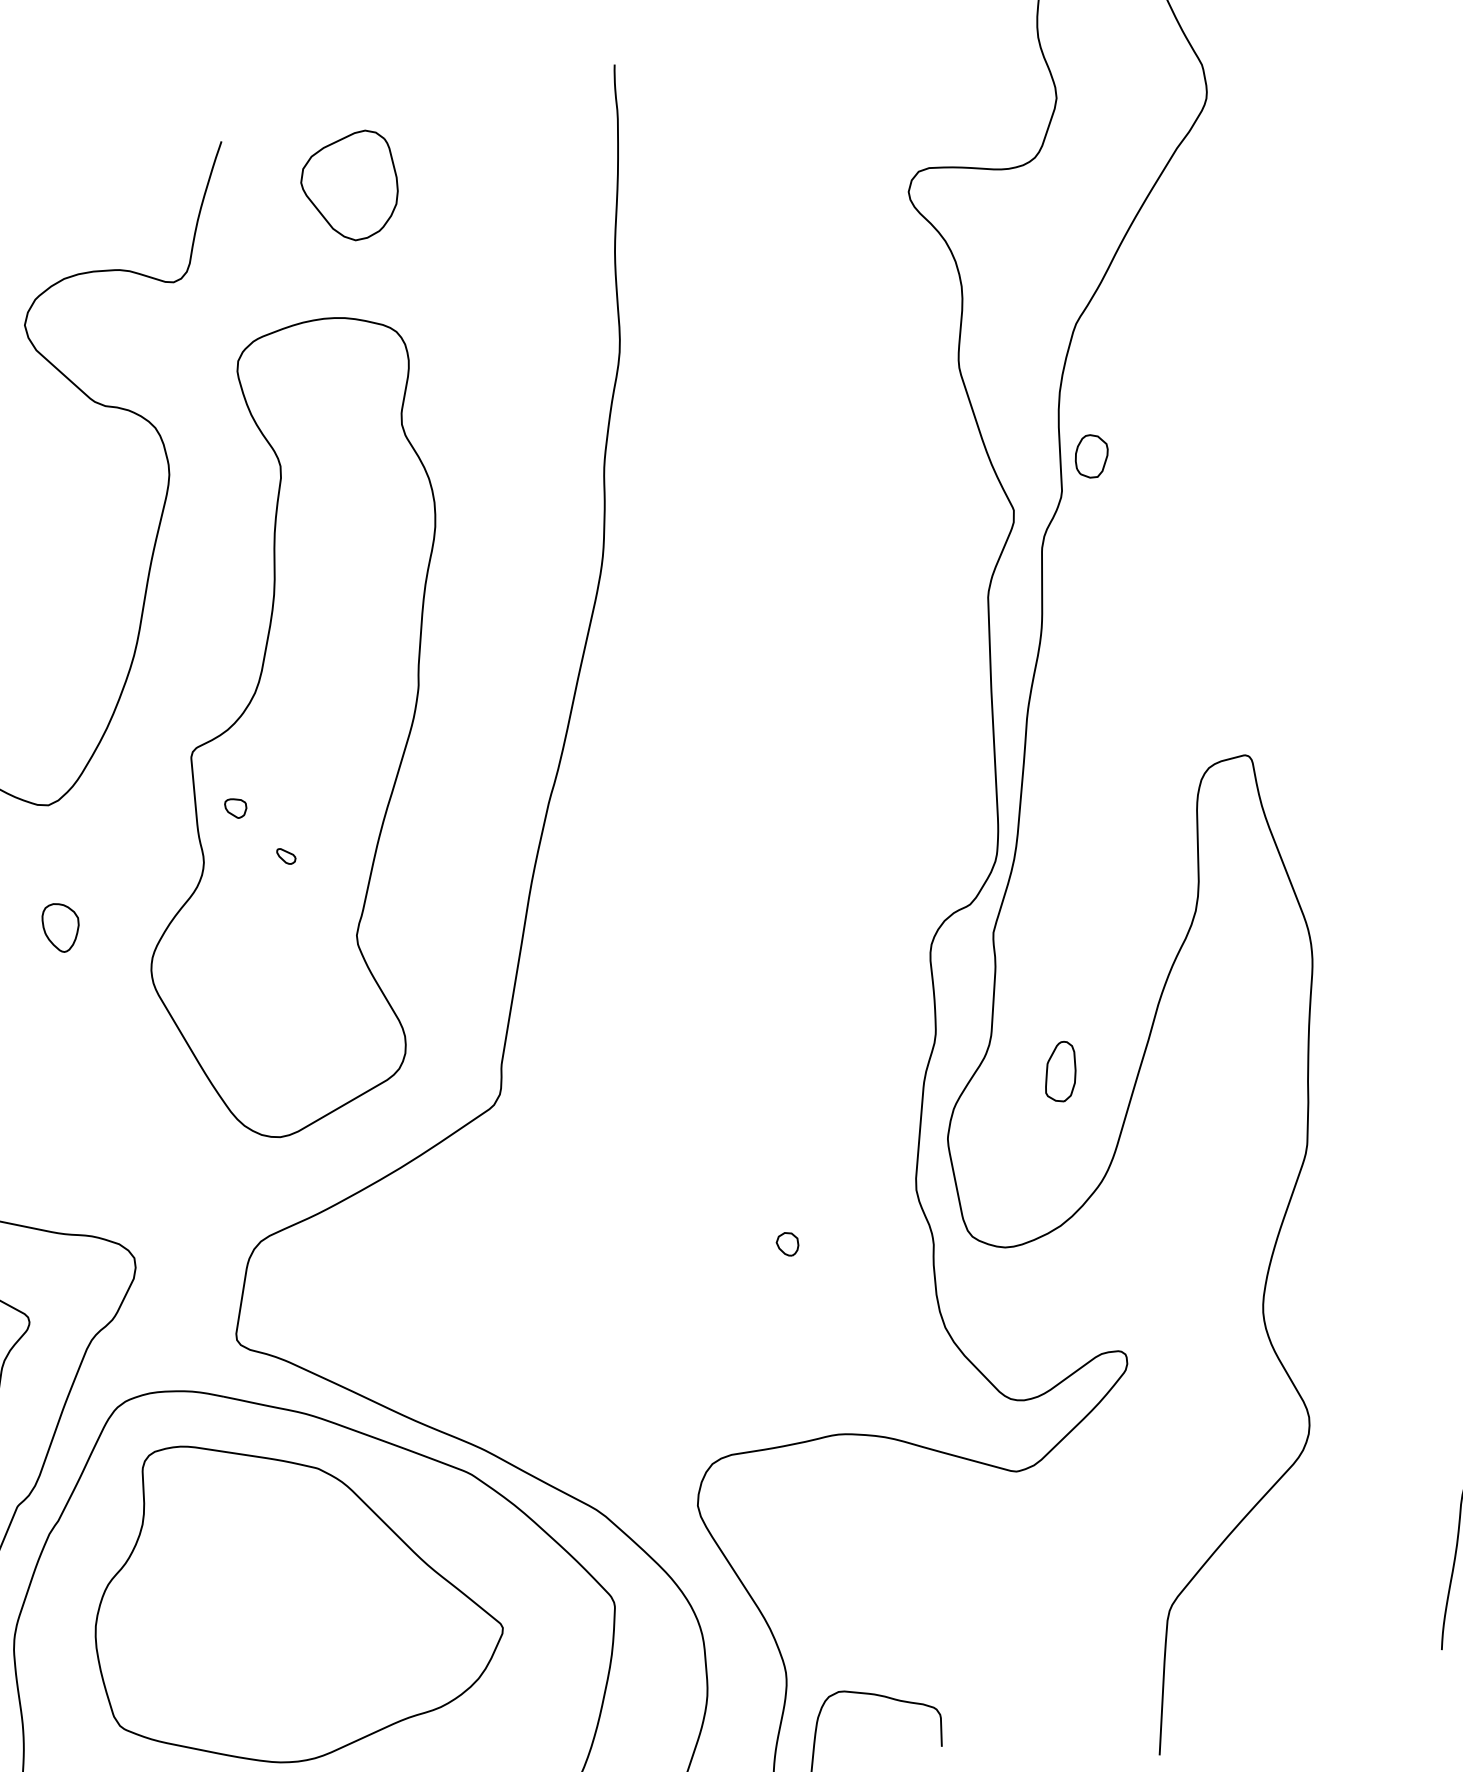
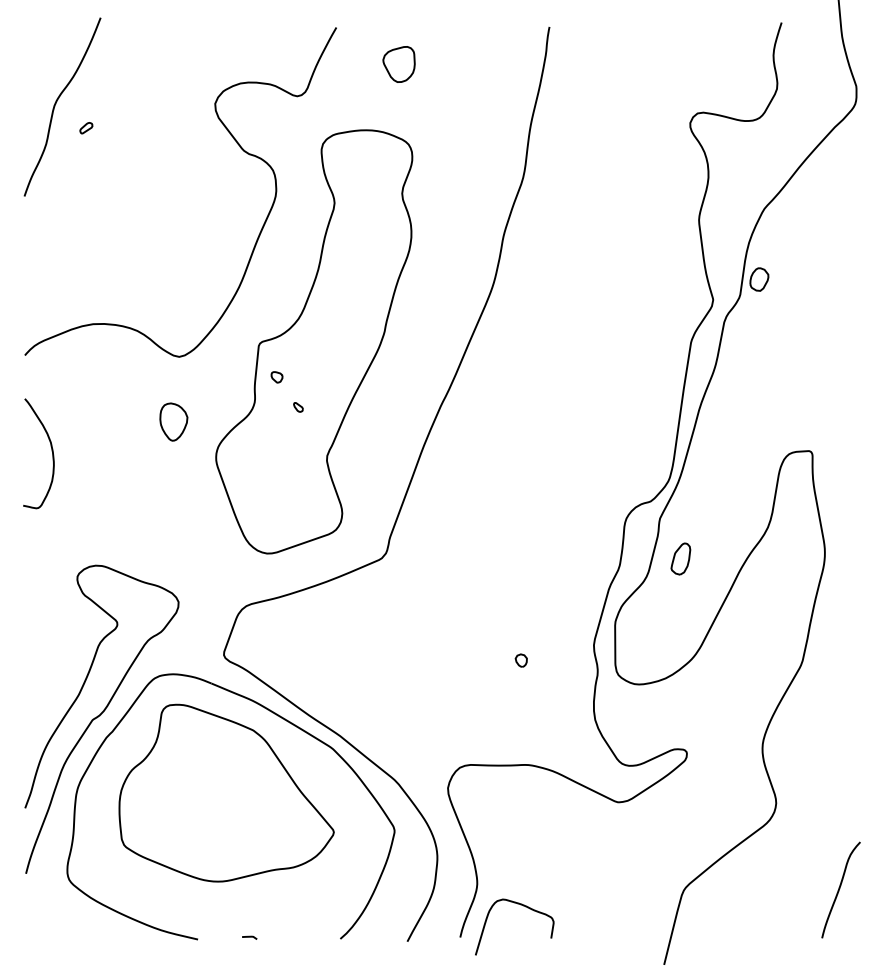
part: (349, 187) -> (398, 64), size x0.62
part: (60, 926) -> (173, 421), size x1.43
part: (1059, 1071) -> (680, 558), moved

